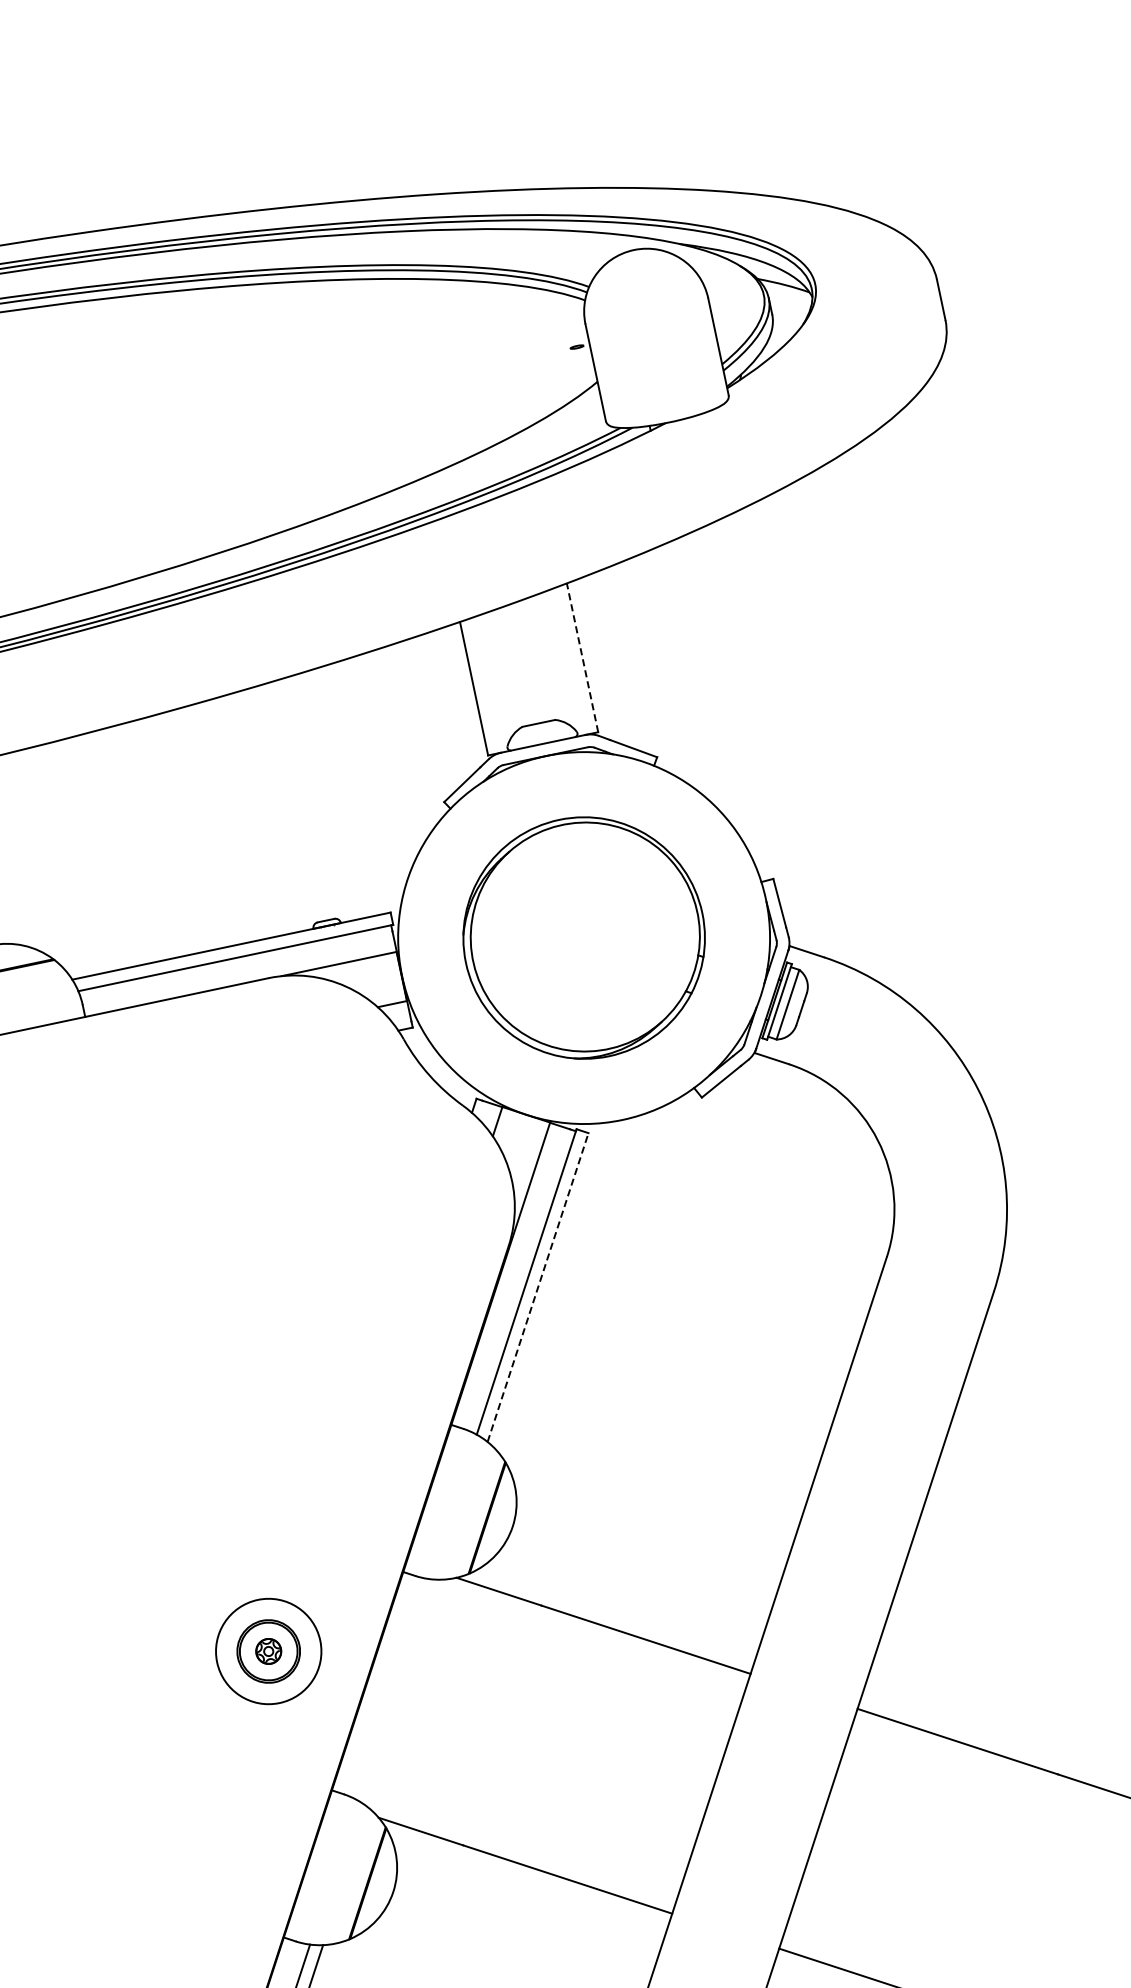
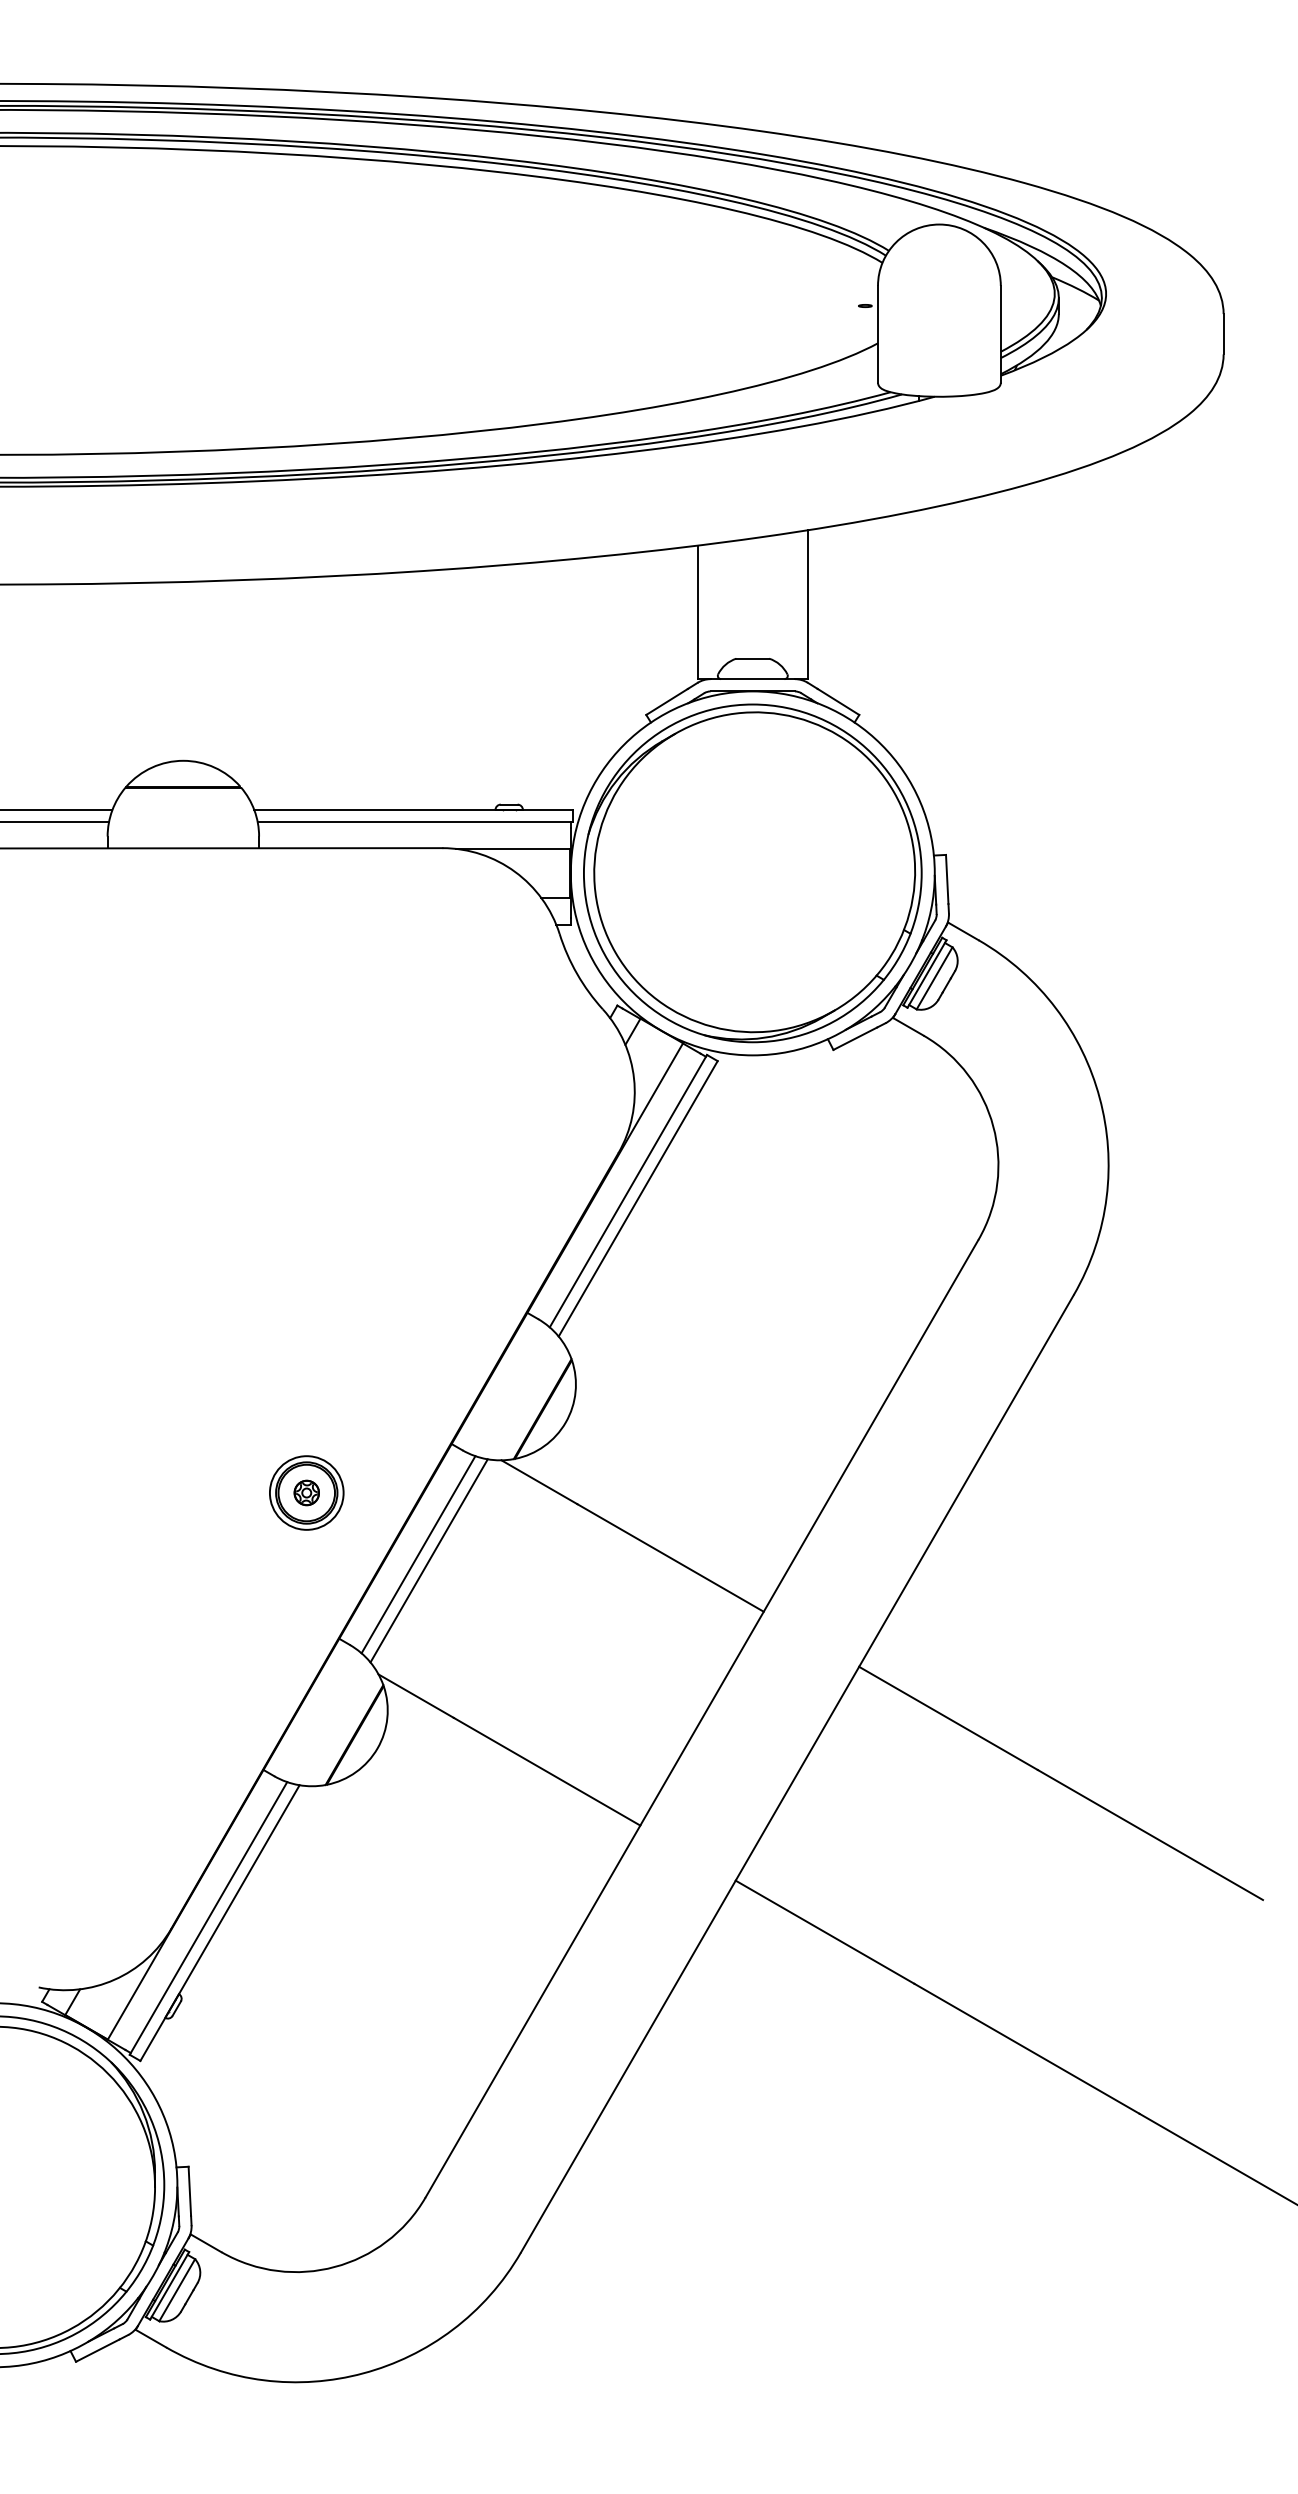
line: (582, 657) -> (807, 604), dashed -> solid
part: (583, 938) -> (752, 873), size x1.43
line: (538, 1287) -> (638, 1198), dashed -> solid
circle: (268, 1651) -> (306, 1492), size x0.71
line: (393, 1689) -> (418, 1554), added
line: (404, 1693) -> (428, 1560), added

